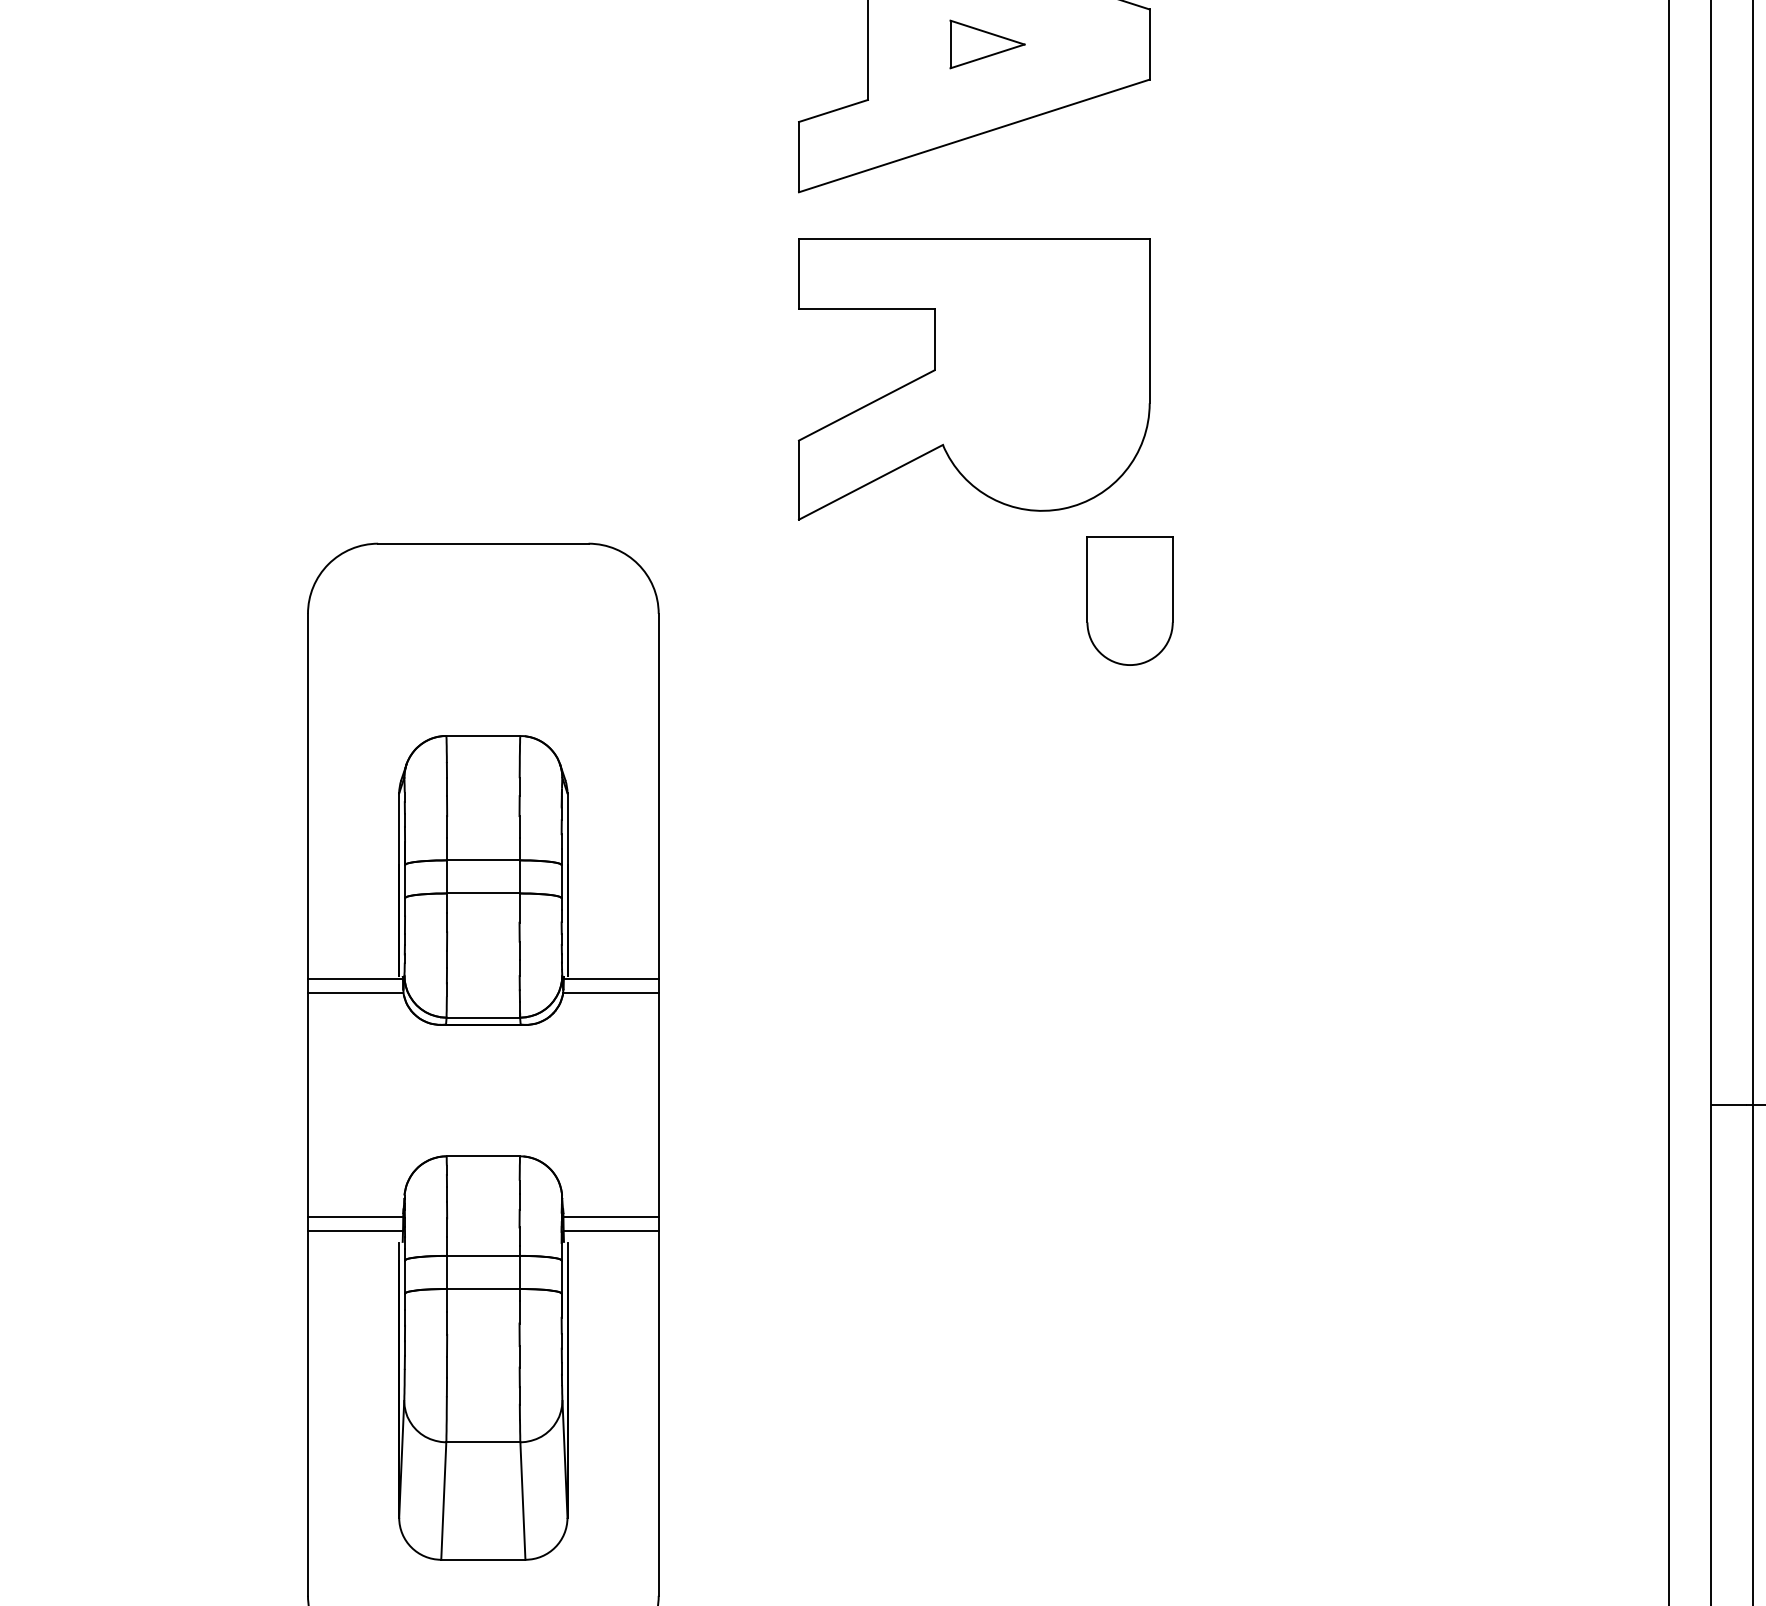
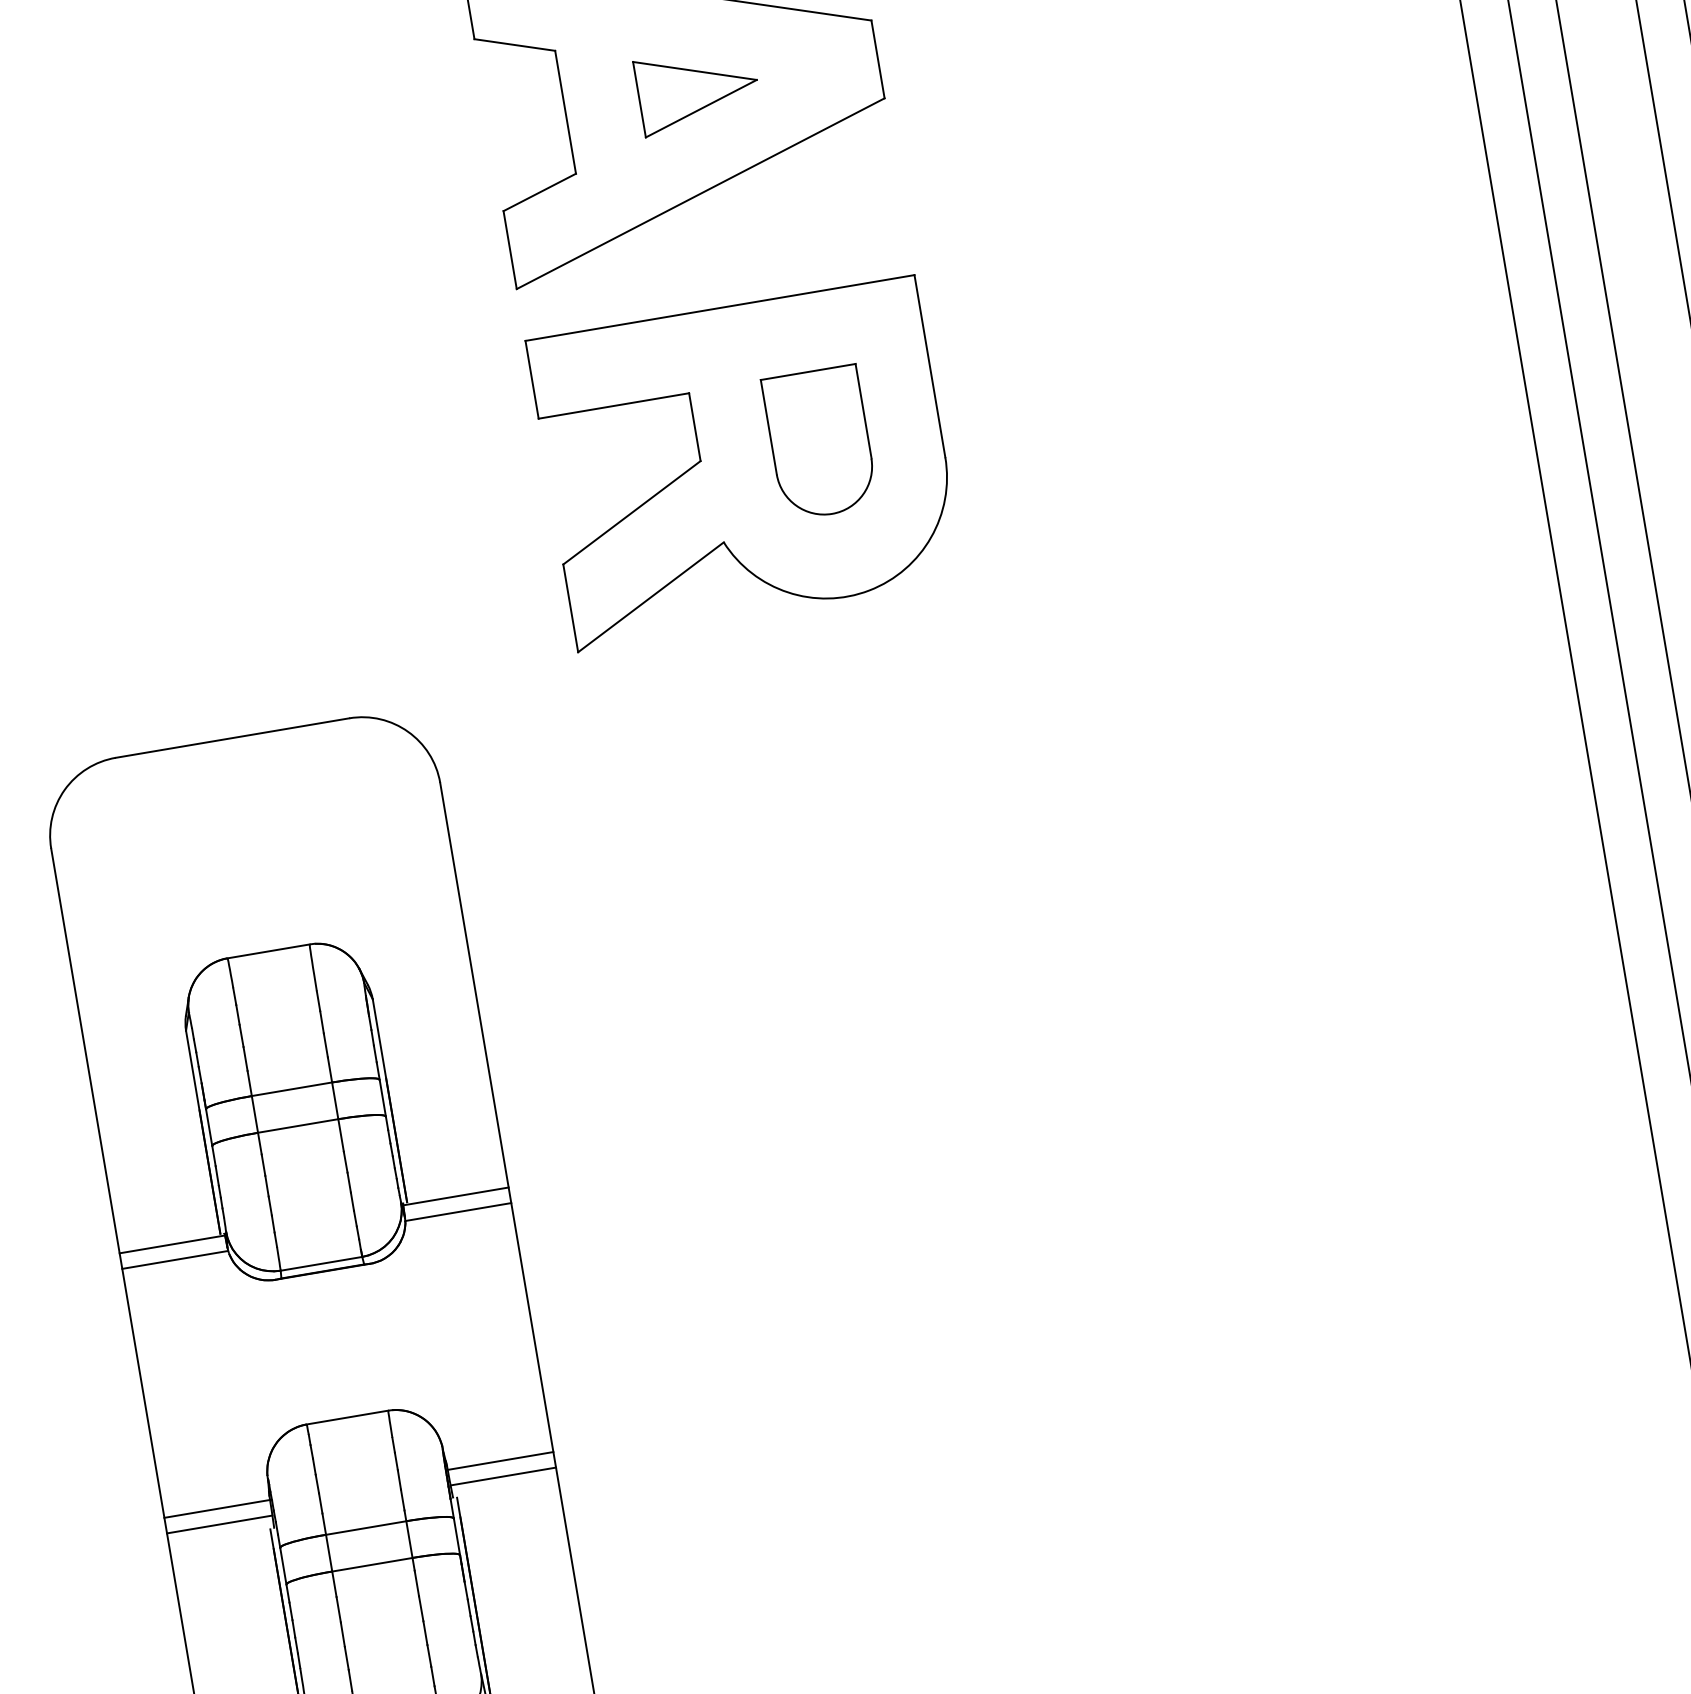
part: (987, 44) -> (698, 89), size x1.43
part: (1129, 600) -> (819, 442), moved

